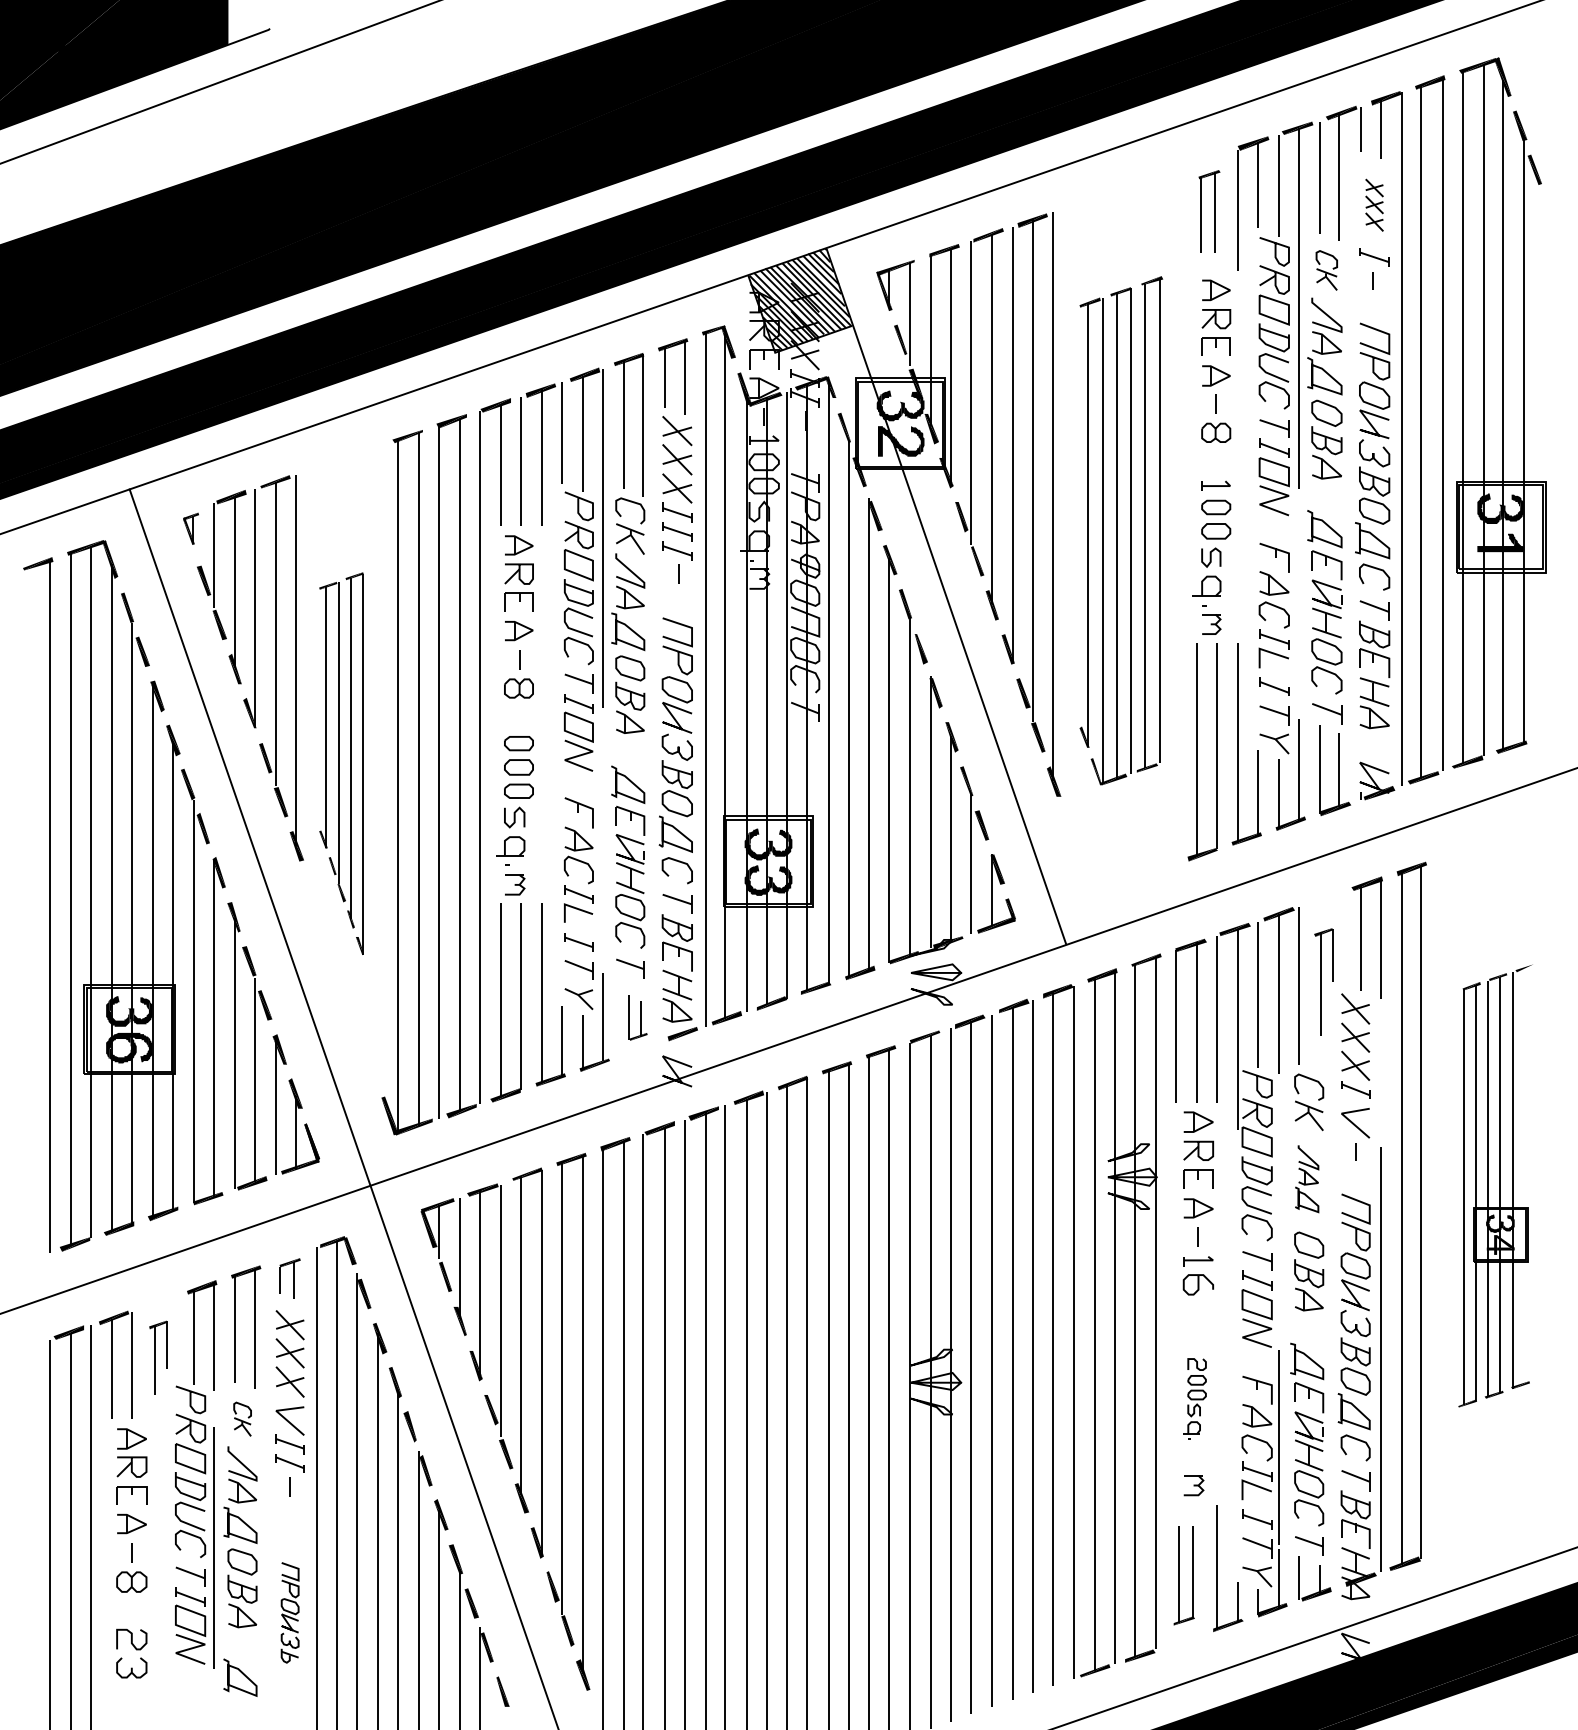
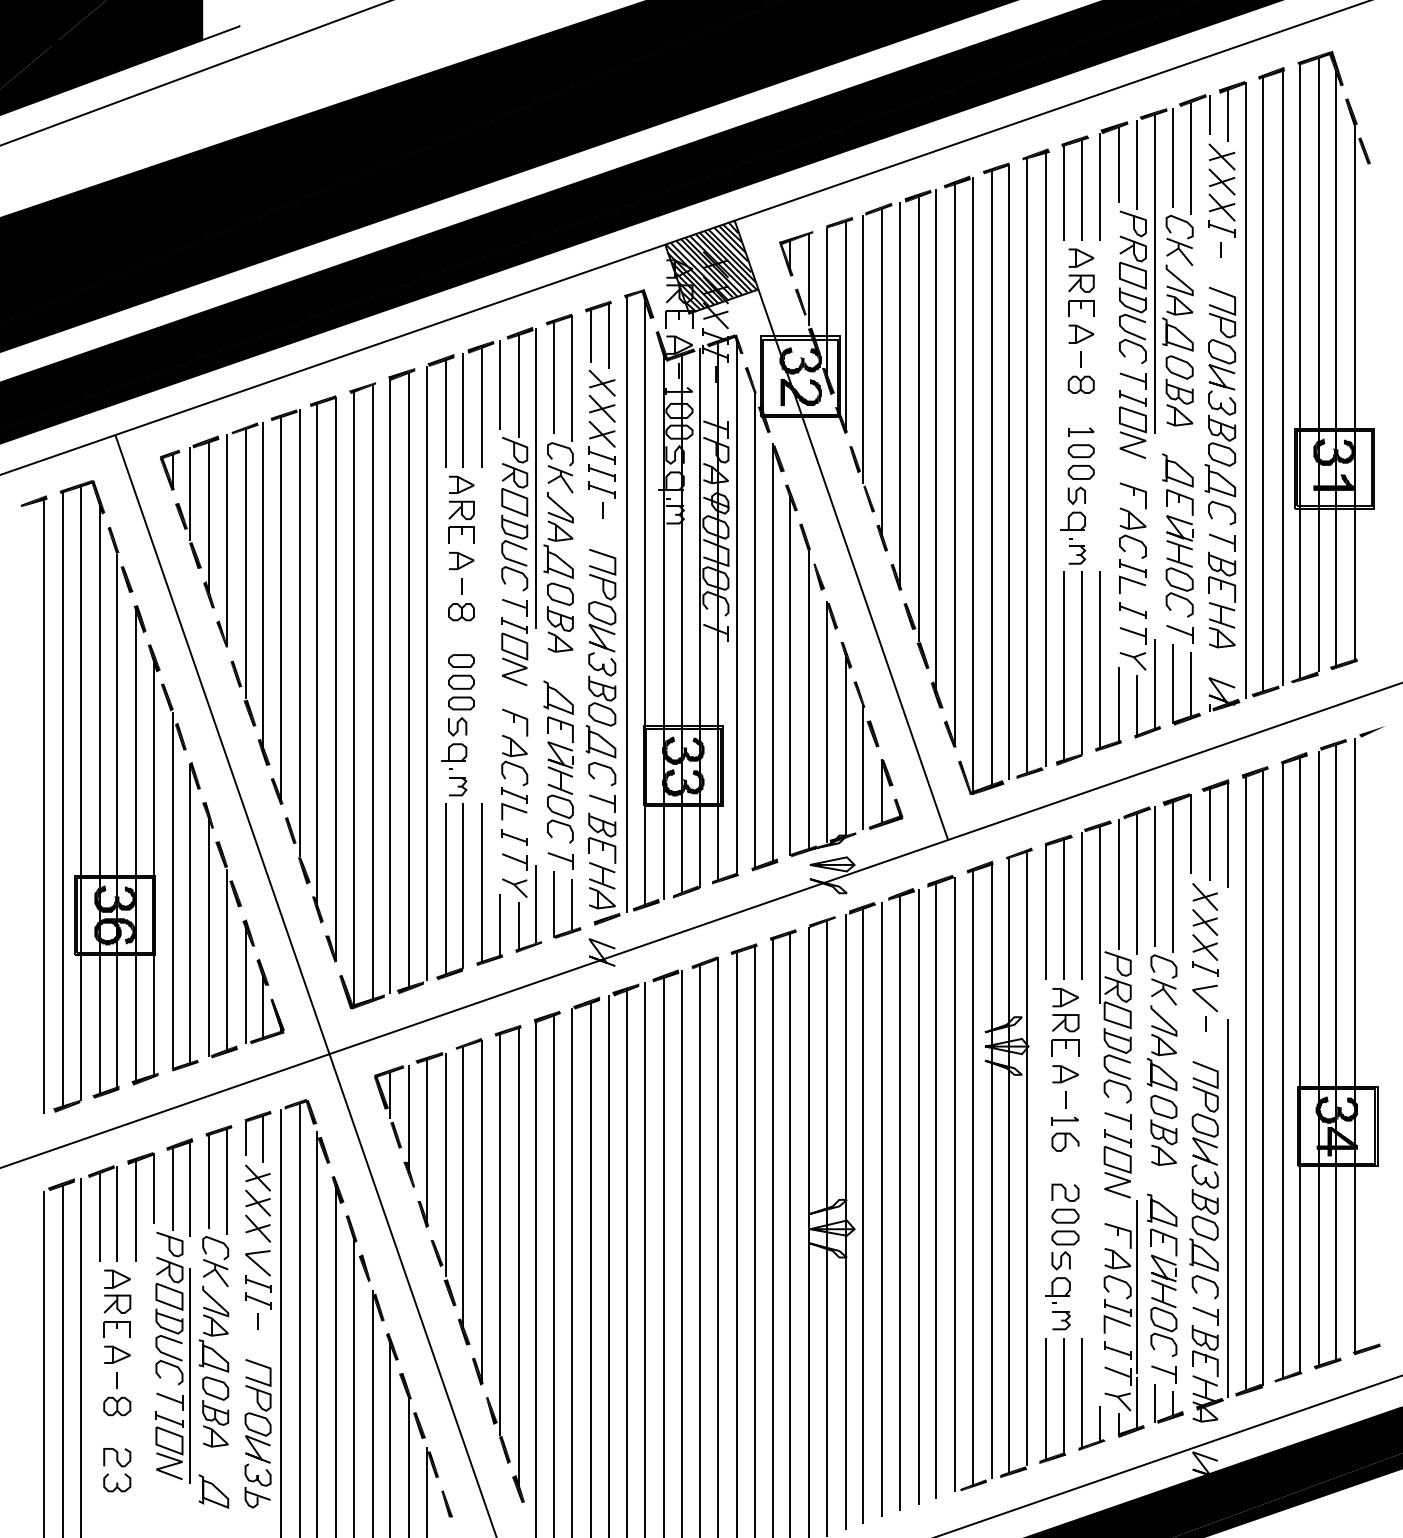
part: (1373, 205) -> (1221, 182), size x1.67
part: (1209, 210) -> (1075, 187), size x1.43
part: (1326, 270) -> (1179, 240), size x1.43
part: (190, 528) -> (169, 469), size x1.43
part: (1120, 530) -> (996, 471), size x1.43
part: (341, 763) -> (303, 678), size x1.67
part: (1323, 981) -> (1176, 872), size x1.67
part: (638, 1017) -> (567, 904), size x1.67
part: (1306, 1179) -> (1161, 1048), size x1.43
part: (1495, 1186) -> (1329, 1054), size x1.67
part: (289, 1278) -> (257, 1136), size x1.43
part: (157, 1357) -> (140, 1206), size x1.67
part: (1195, 1398) -> (1062, 1243), size x1.67
part: (242, 1419) -> (215, 1261), size x1.67
part: (1183, 1575) -> (1052, 1400), size x1.43
part: (289, 1612) -> (257, 1433), size x1.67

